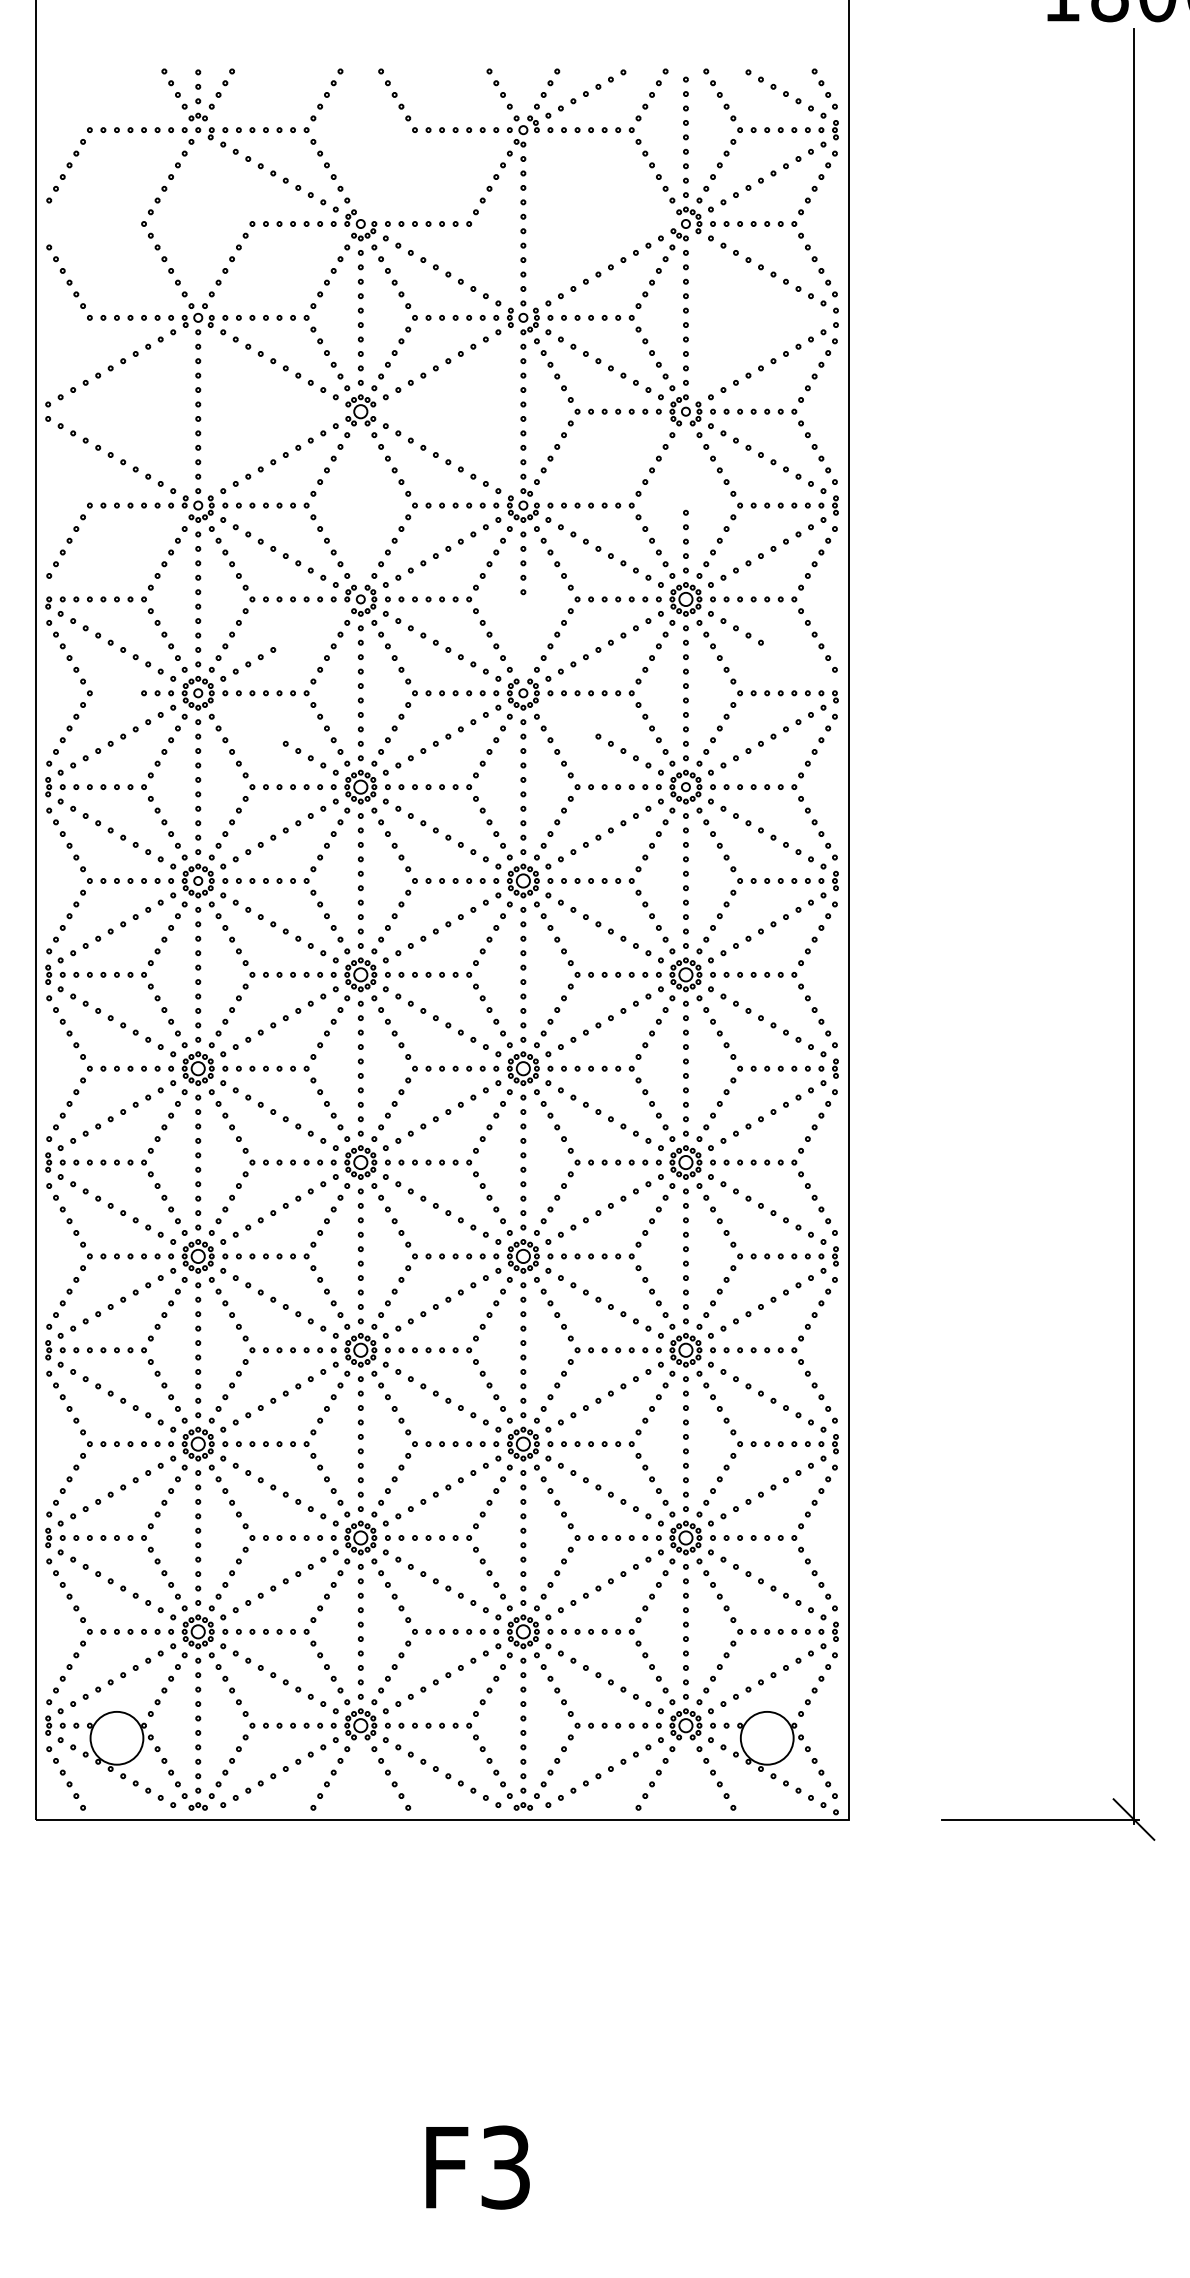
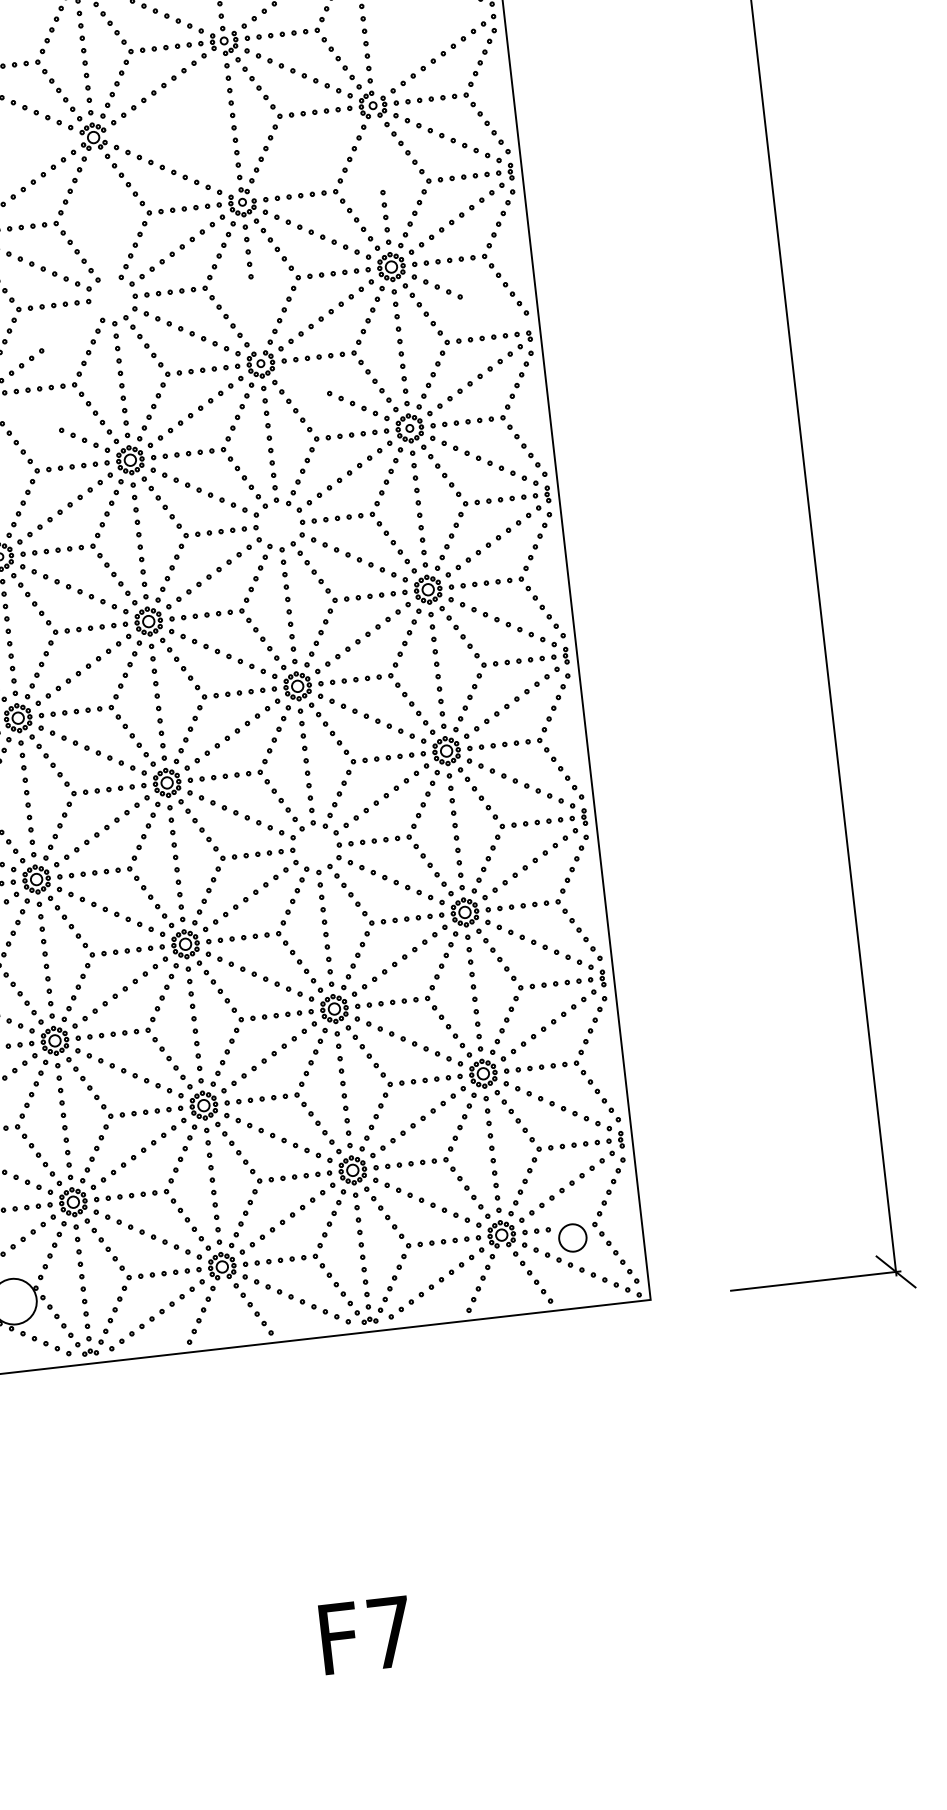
part: (360, 600) -> (111, 299), removed
part: (523, 880) -> (279, 524), removed
part: (523, 1256) -> (316, 847), removed
circle: (766, 1737) -> (572, 1237), size x0.6
text: (505, 2167) -> (389, 1632), F3 -> F7

